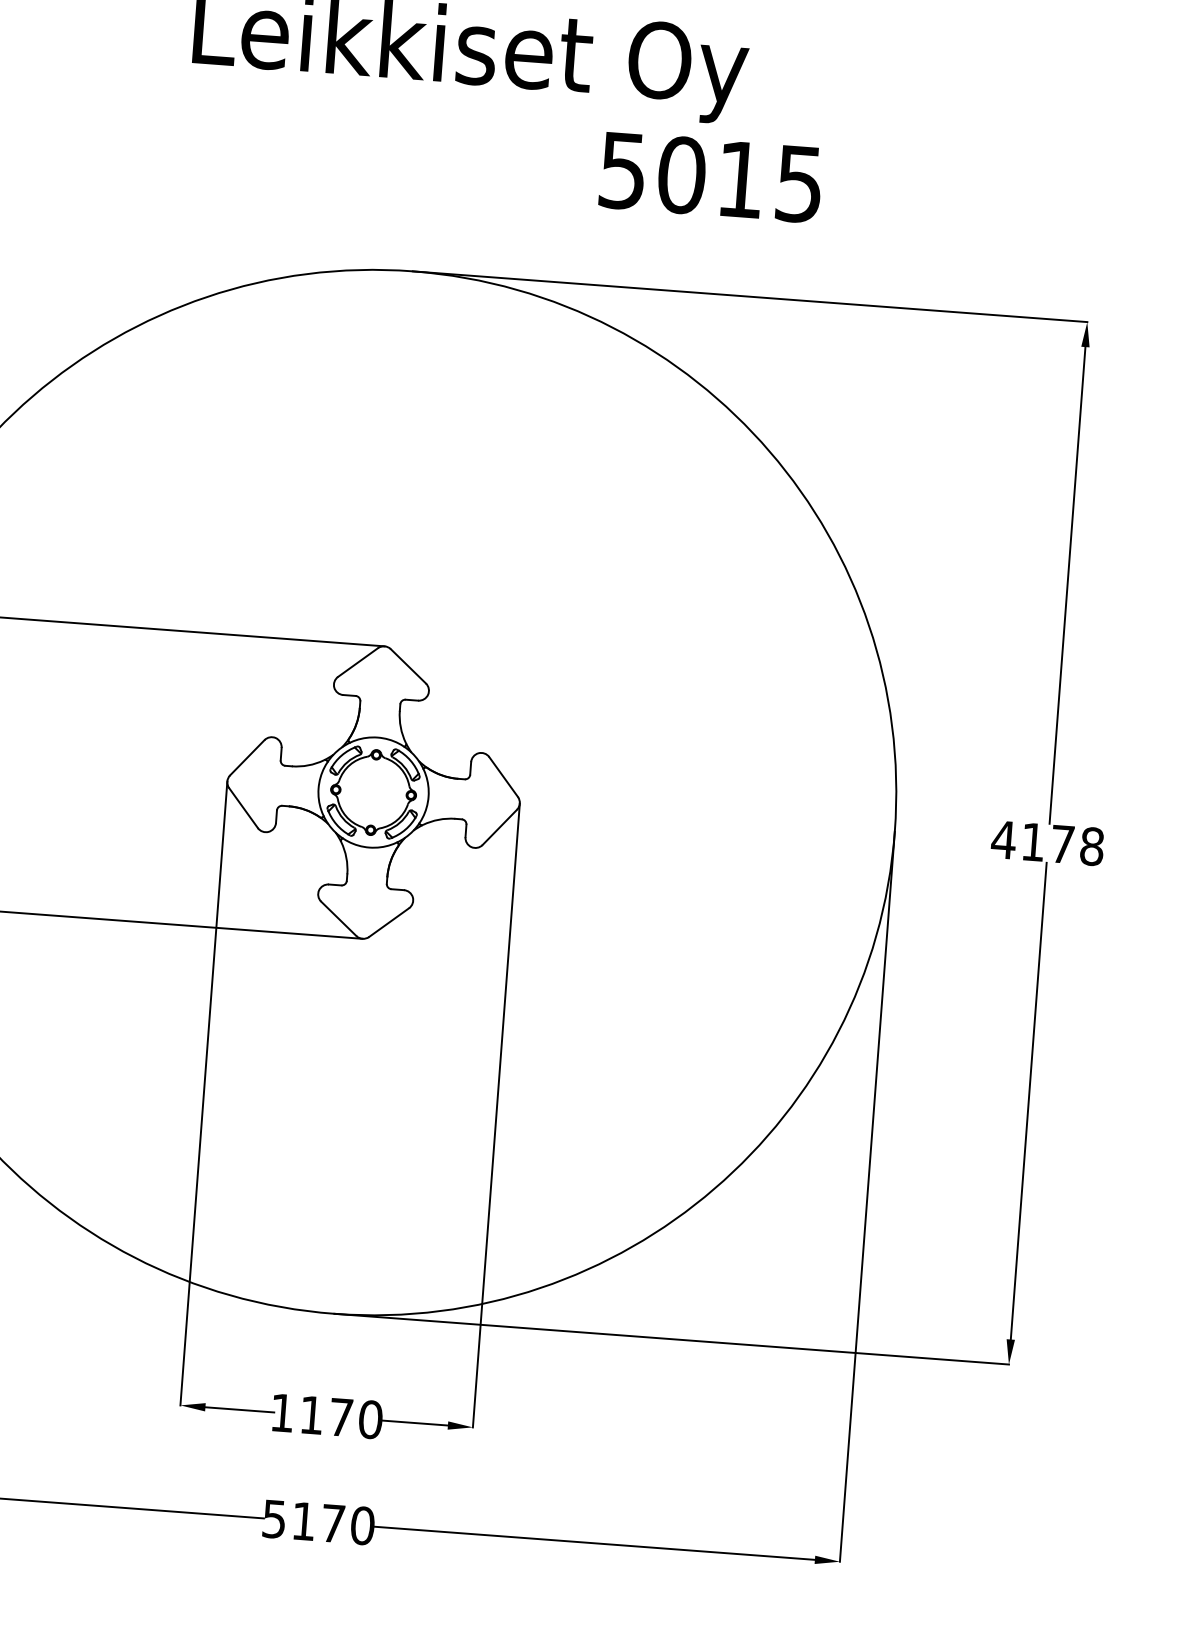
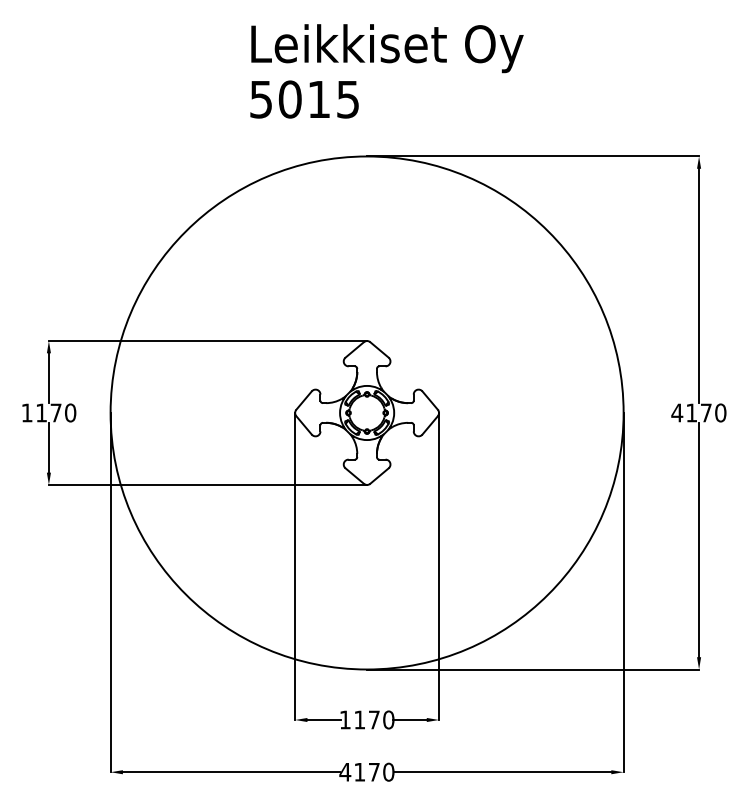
text: (710, 177) -> (304, 99), moved
text: (1091, 845) -> (720, 412), 4178 -> 4170
text: (274, 1519) -> (345, 772), 5170 -> 4170

